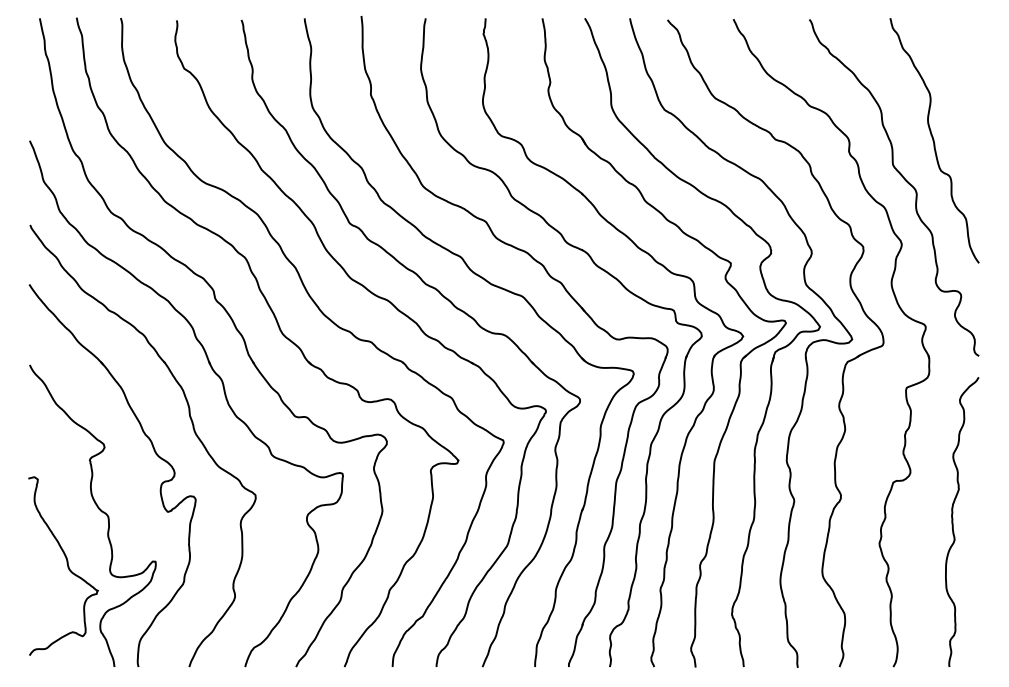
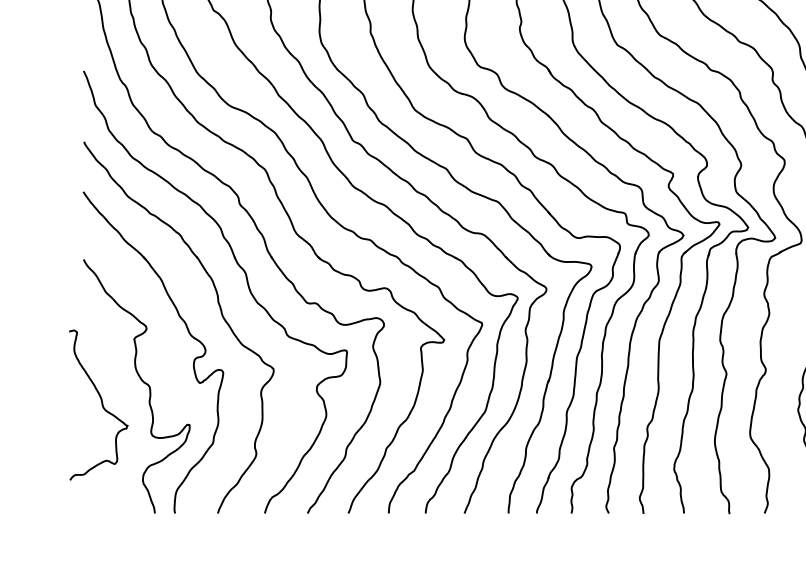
curve: (66, 563) -> (101, 402), moved

